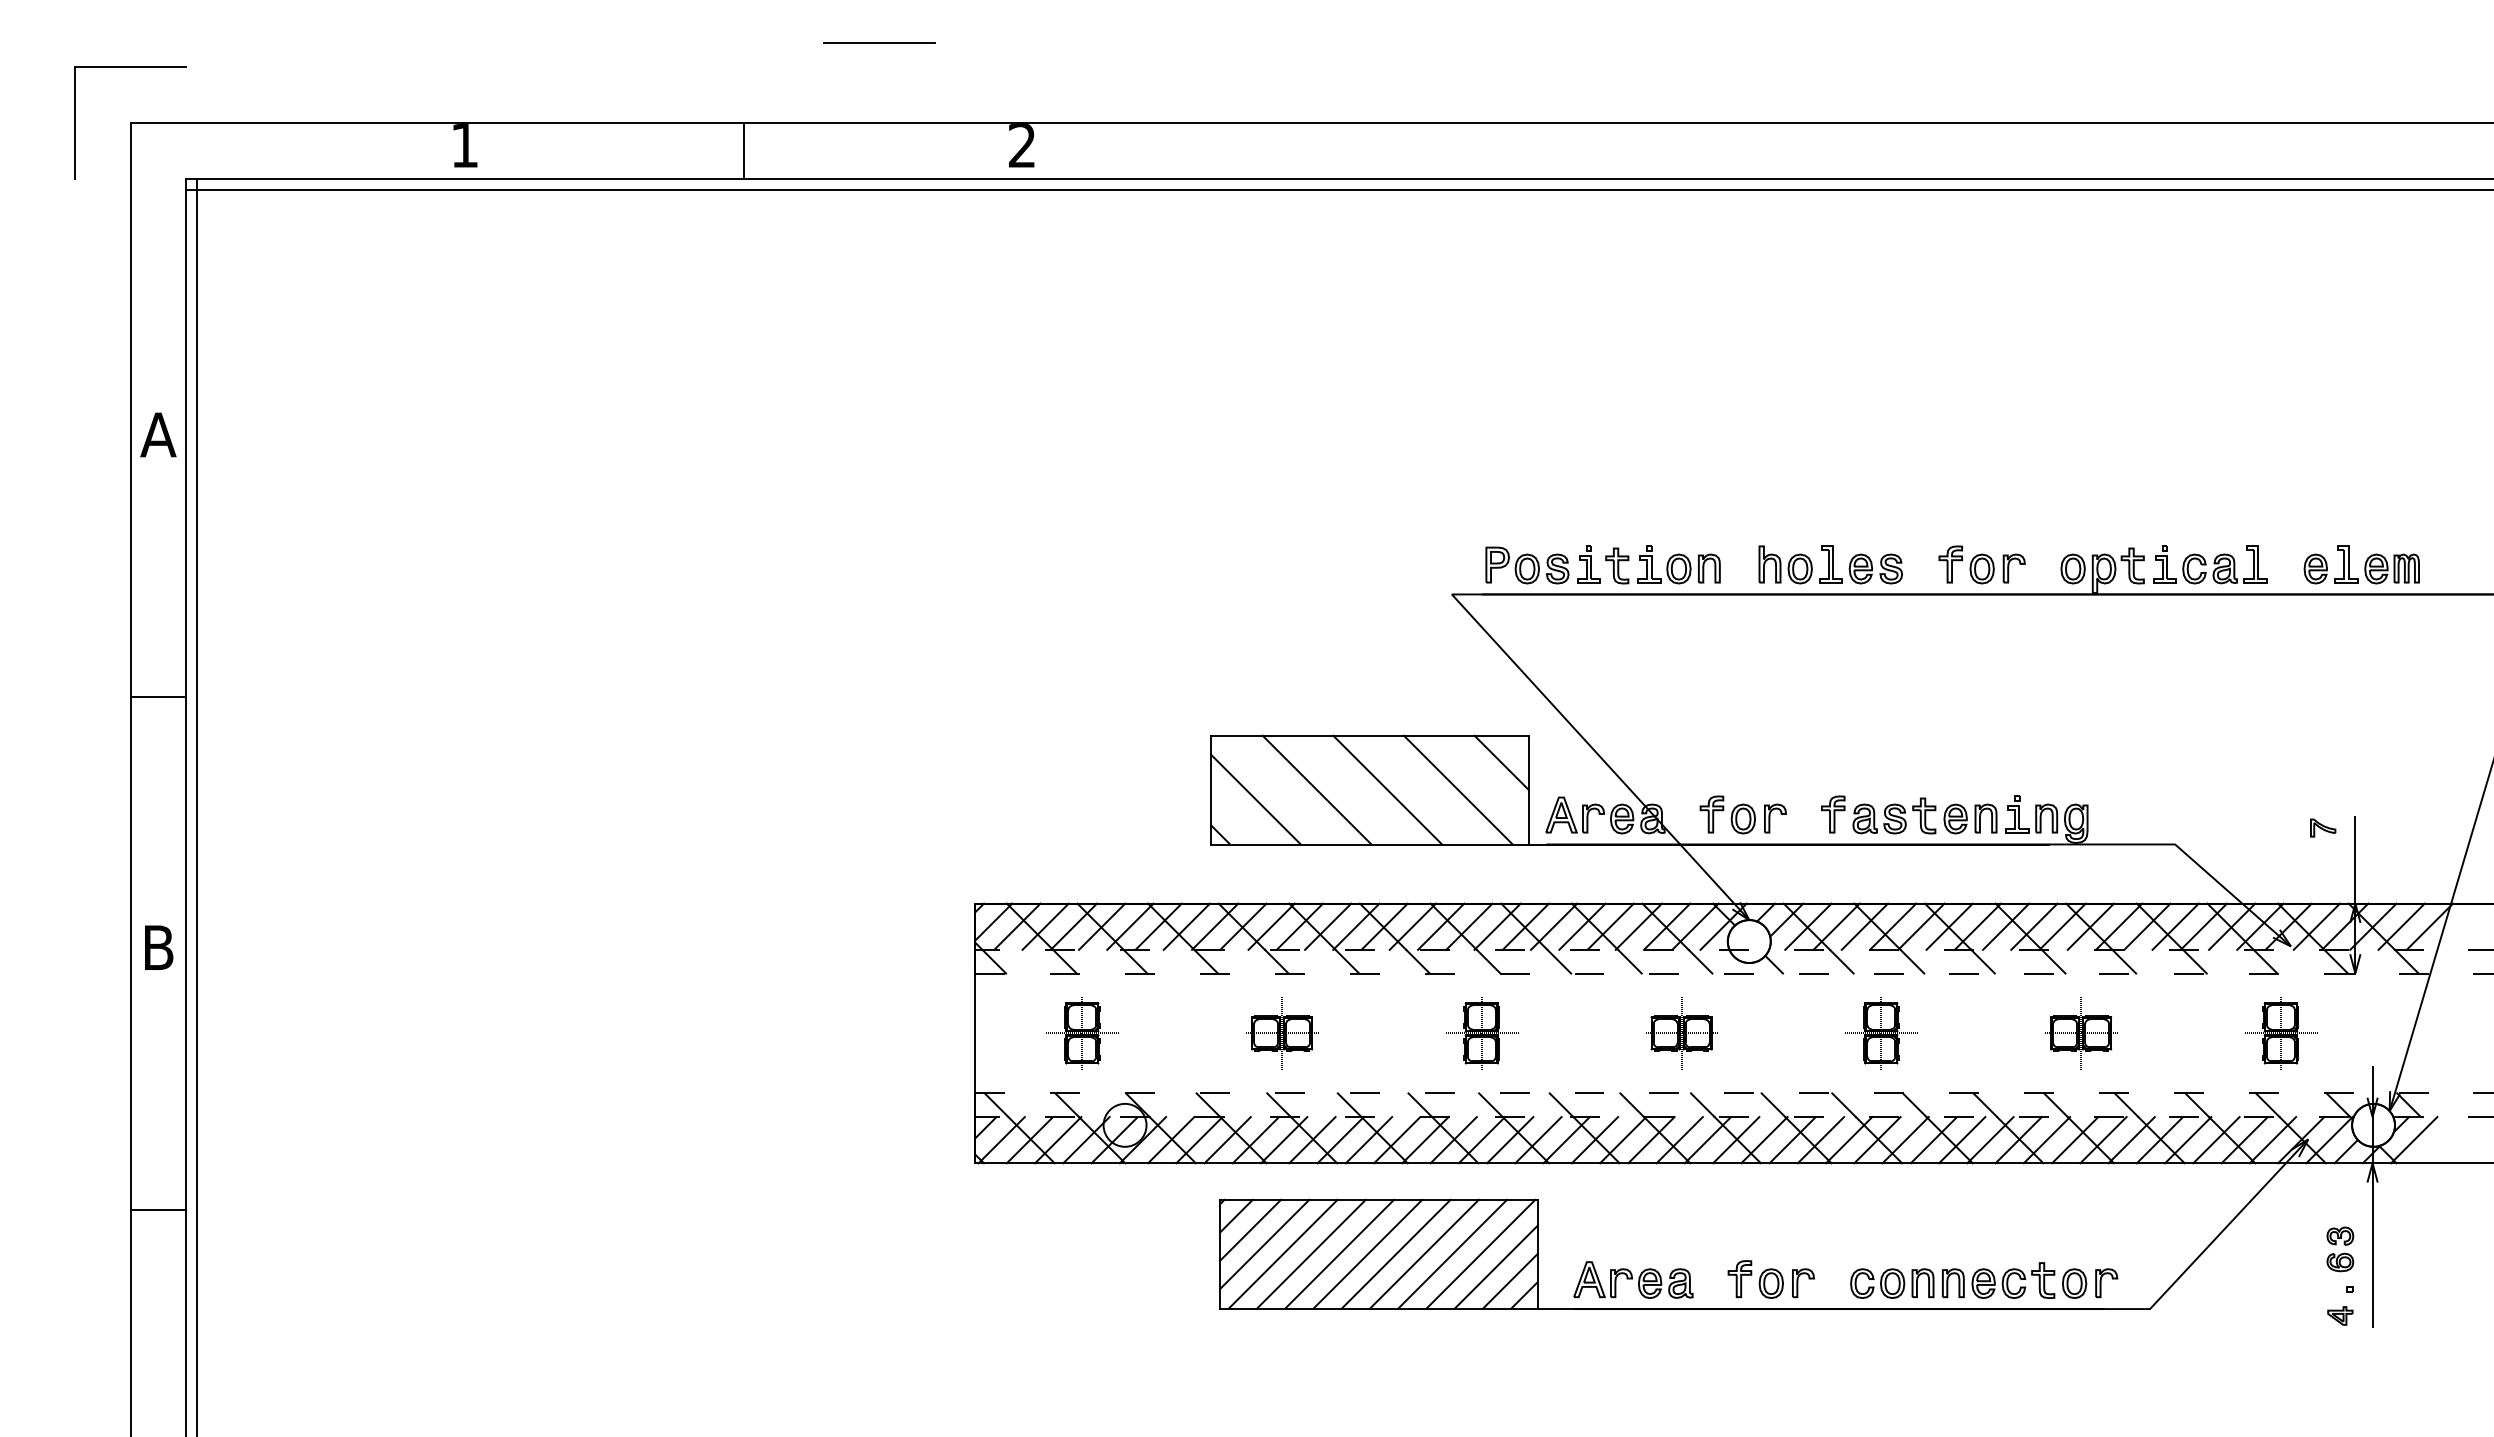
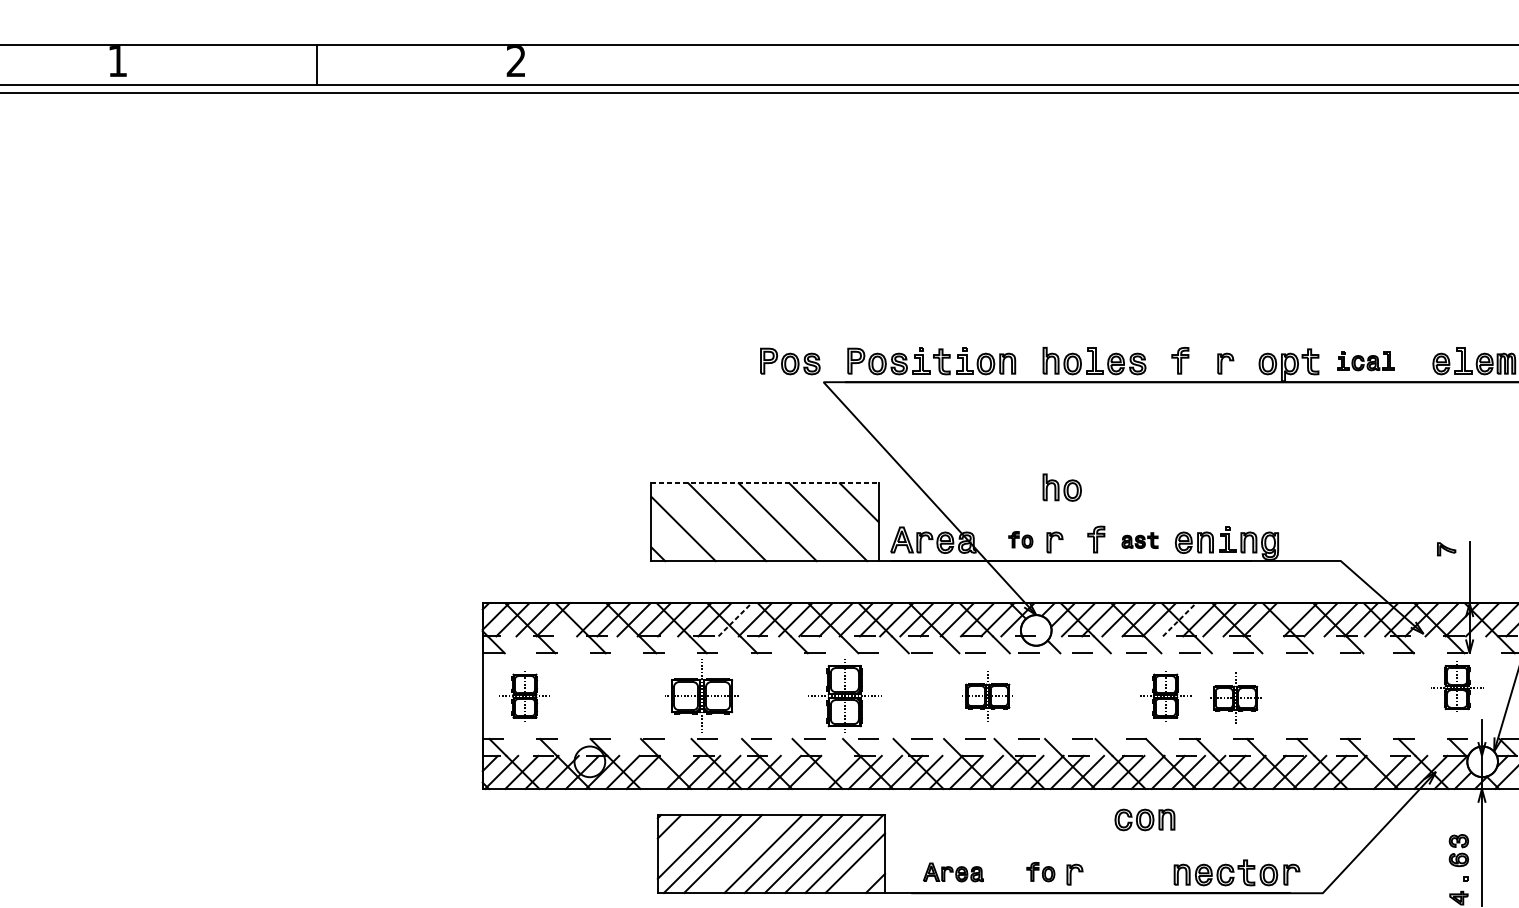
part: (2210, 564) -> (1366, 360), size x0.7
part: (1405, 565) -> (790, 361), added
part: (1981, 568) -> (1202, 363), removed
line: (1370, 735) -> (765, 483), solid -> dashed
part: (1785, 741) -> (1062, 487), added
part: (1727, 814) -> (1020, 539), size x0.6
part: (1894, 815) -> (1140, 540), size x0.6
line: (1102, 926) -> (573, 619), removed
line: (1328, 926) -> (735, 619), solid -> dashed
line: (1949, 926) -> (1179, 619), solid -> dashed
line: (2090, 926) -> (1280, 619), removed
part: (1082, 1033) -> (525, 696), moved
part: (1282, 1033) -> (702, 696), size x1.4
part: (1482, 1033) -> (845, 696), size x1.4
part: (1881, 1033) -> (1165, 696), moved
part: (2081, 1033) -> (1235, 698), moved
part: (2281, 1033) -> (1457, 687), moved
line: (1227, 1140) -> (663, 772), removed
line: (1453, 1140) -> (824, 772), removed
line: (2216, 1140) -> (1370, 772), removed
line: (1250, 1229) -> (679, 836), removed
line: (1339, 1253) -> (743, 853), removed
part: (1633, 1279) -> (953, 872), size x0.7
part: (1755, 1279) -> (1040, 872), size x0.7
line: (1509, 1280) -> (864, 872), removed
part: (1892, 1283) -> (1145, 819), moved

